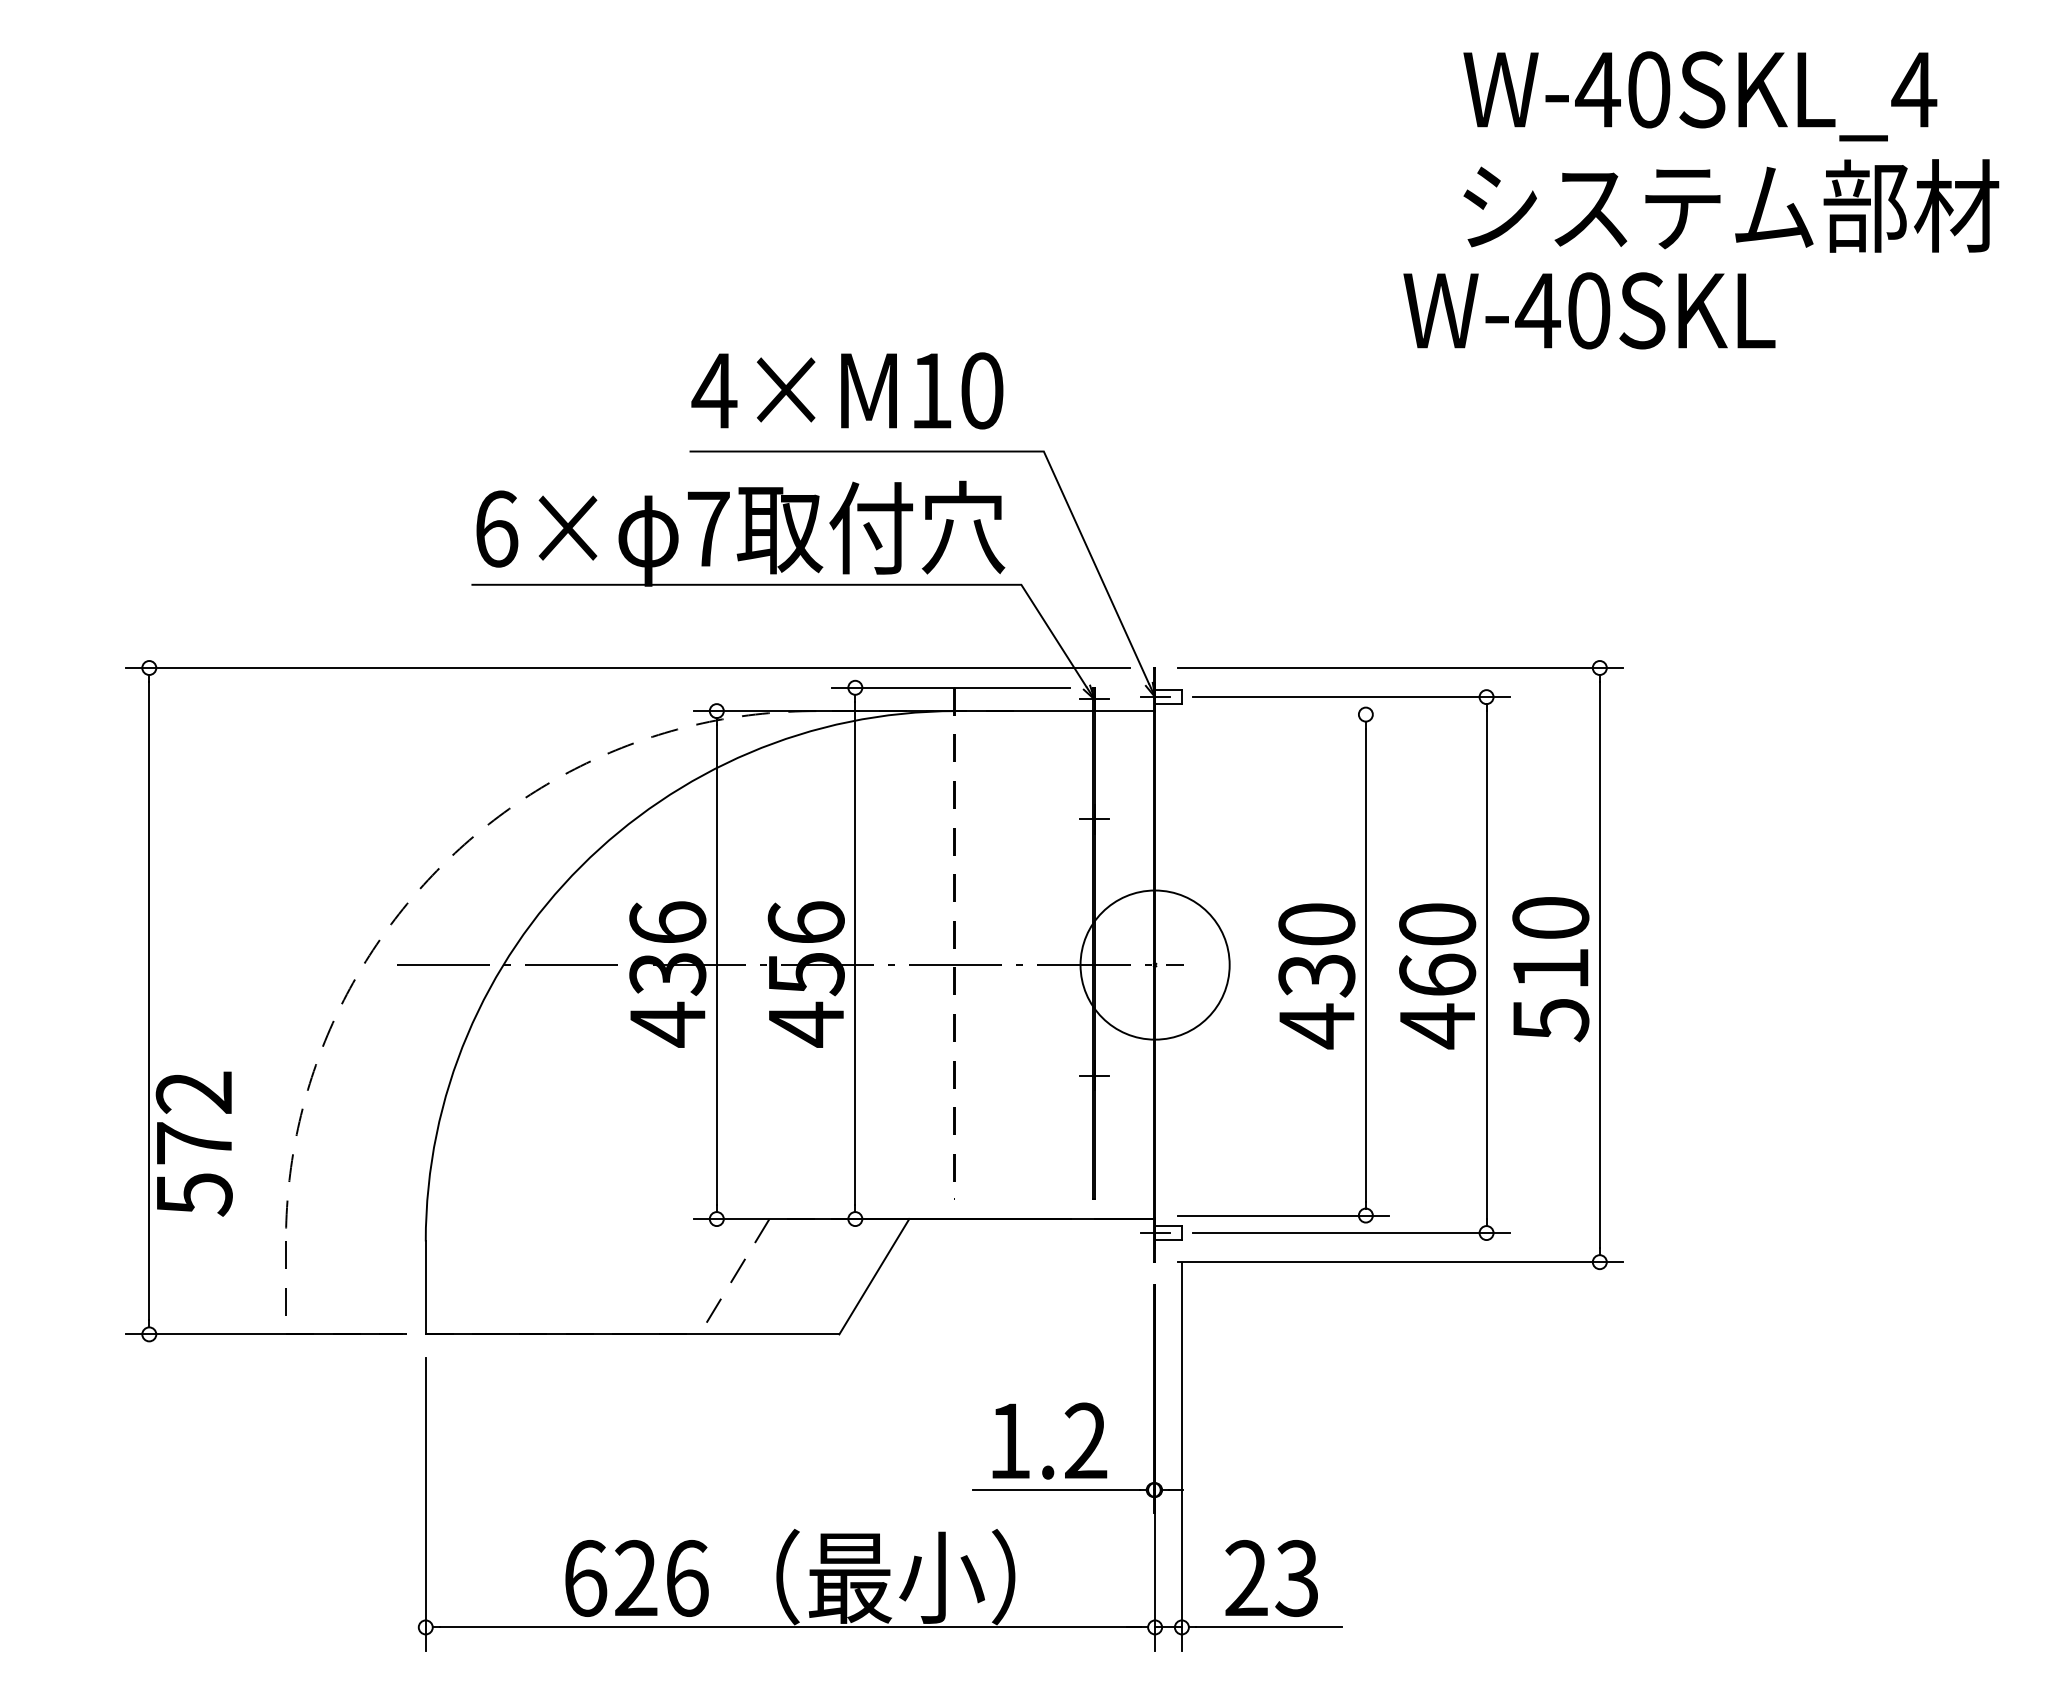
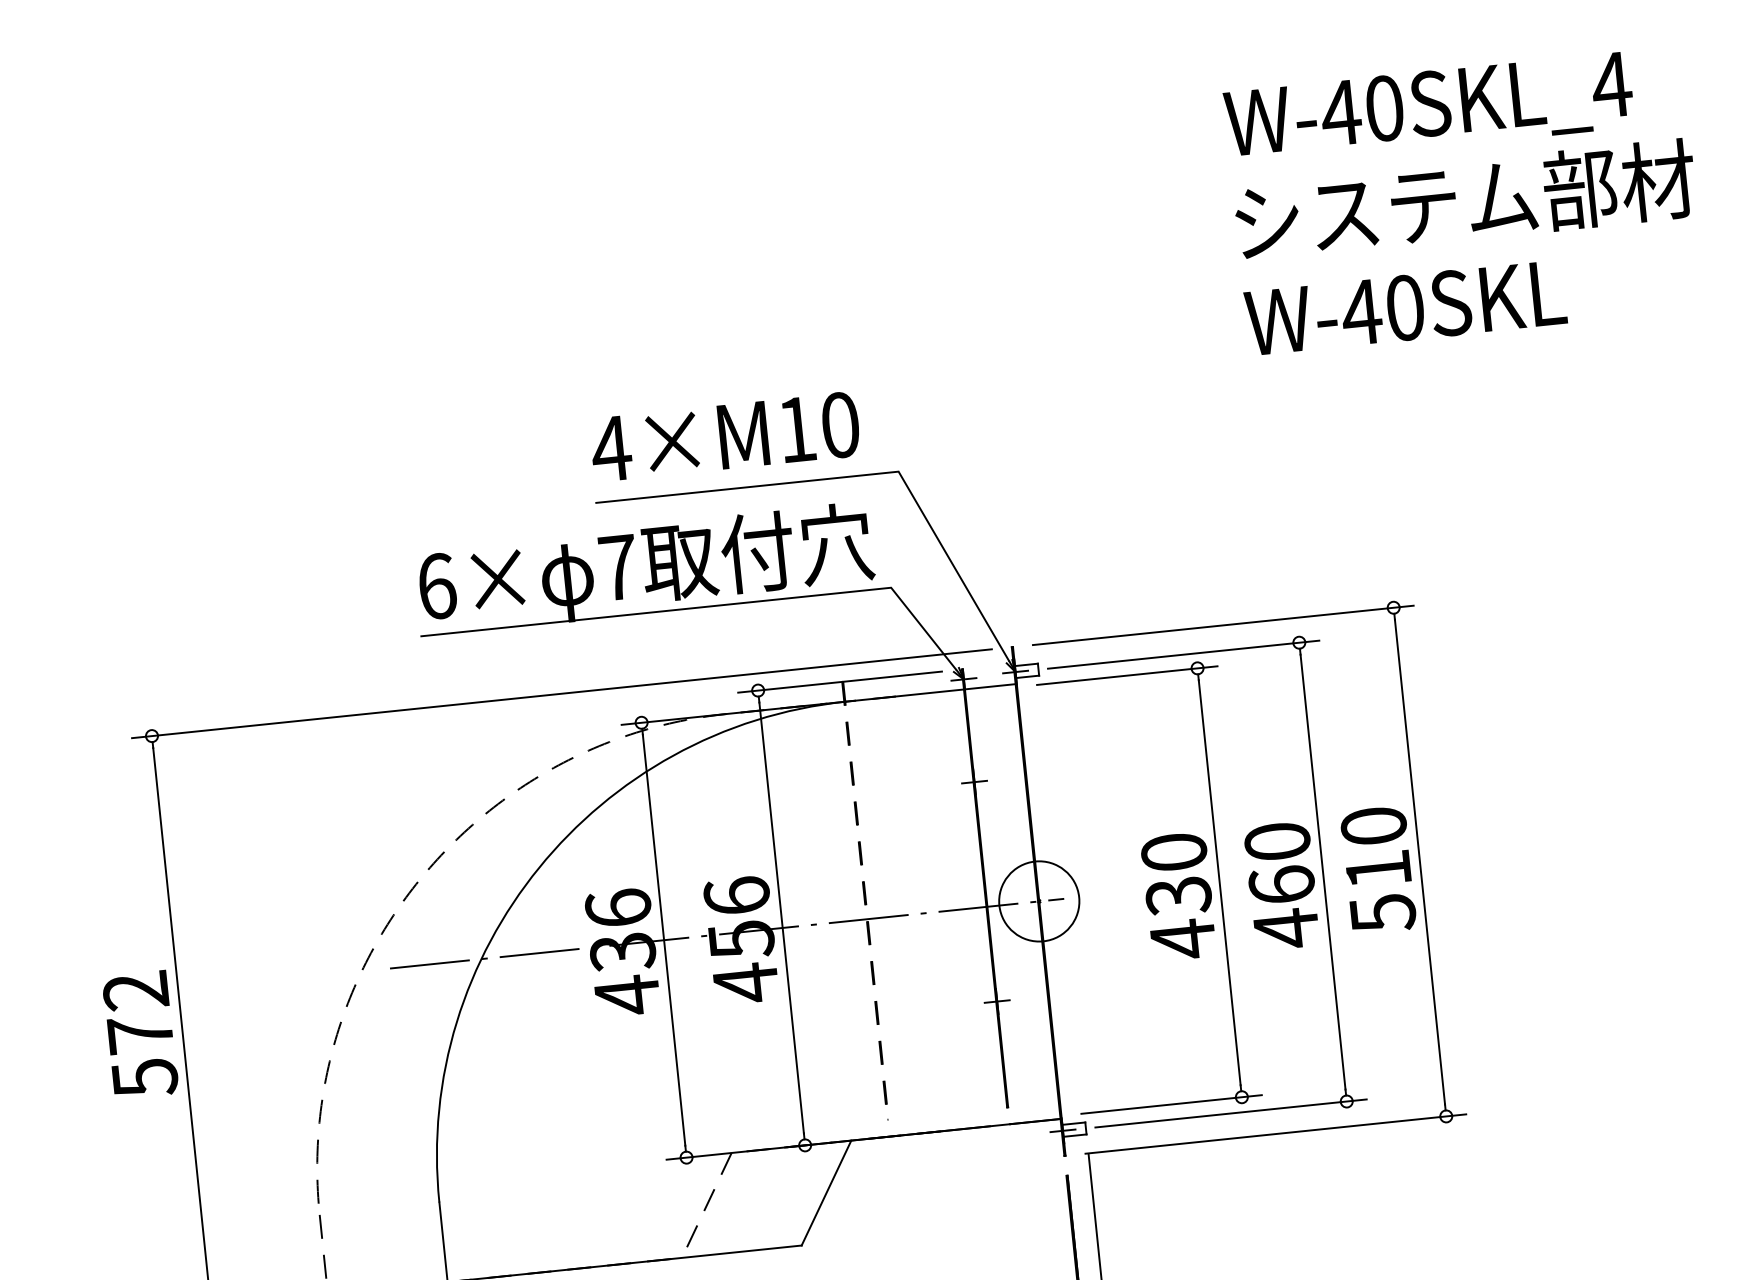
text: (1589, 310) -> (1405, 307), moved
line: (1283, 714) -> (1127, 675), added
circle: (1154, 964) -> (1038, 900), size x0.62
text: (193, 1143) -> (139, 1034), moved

